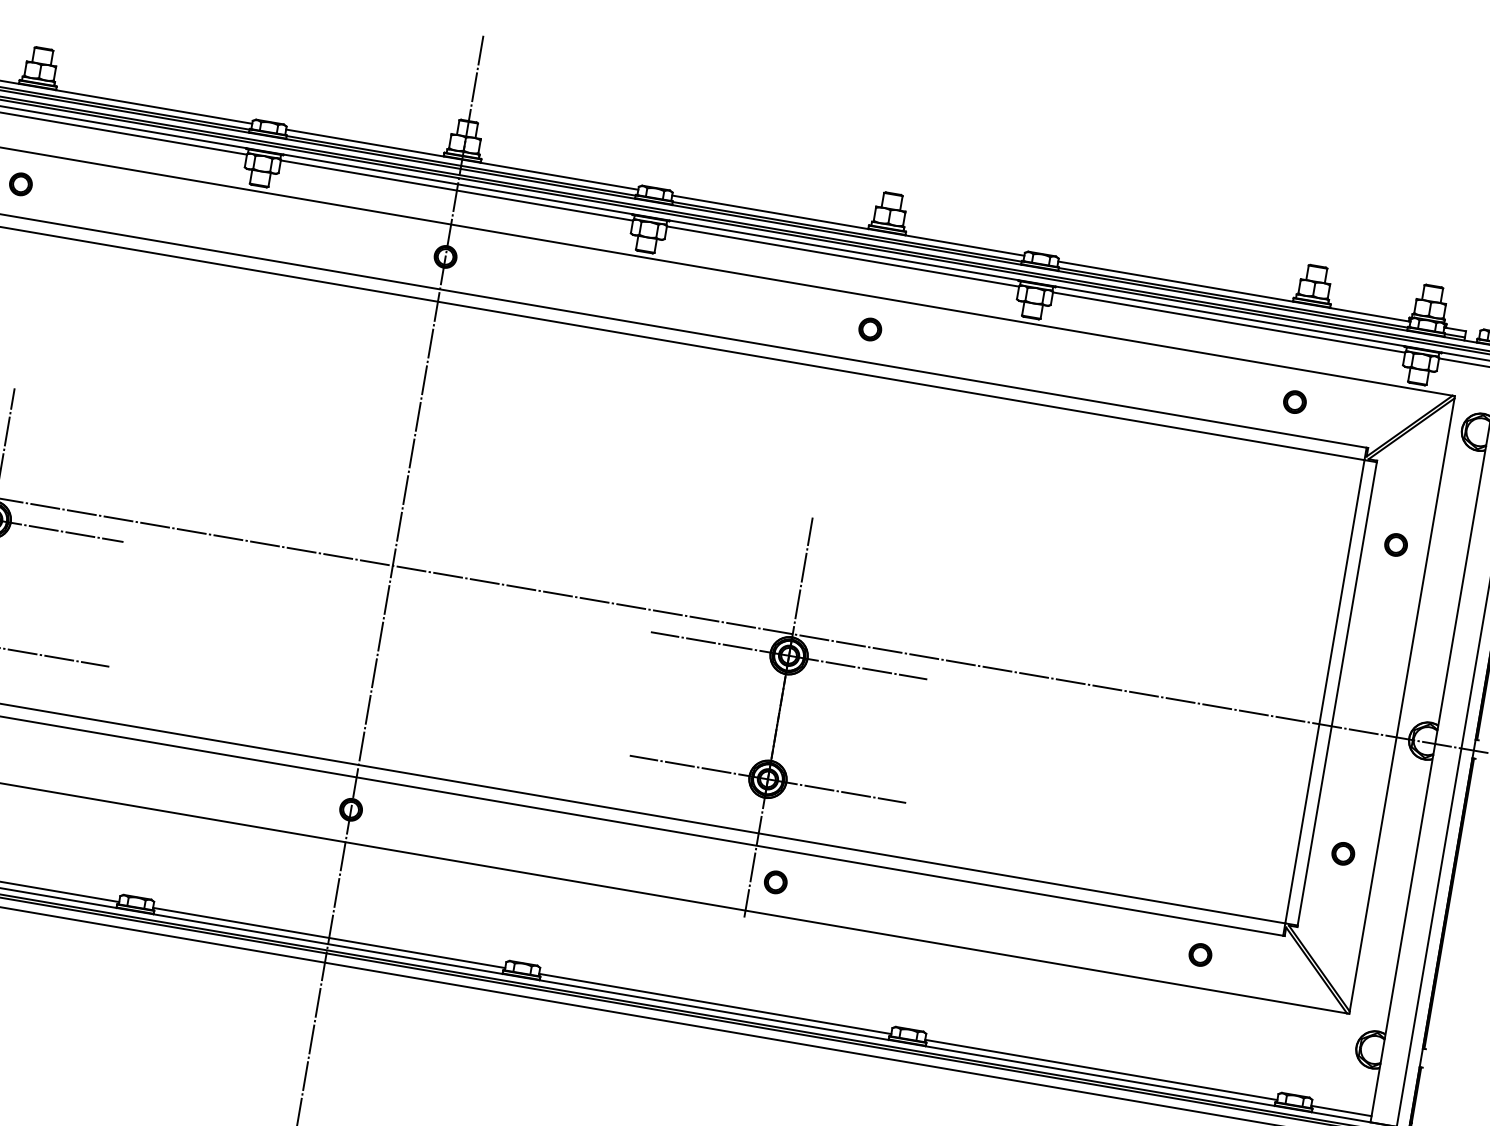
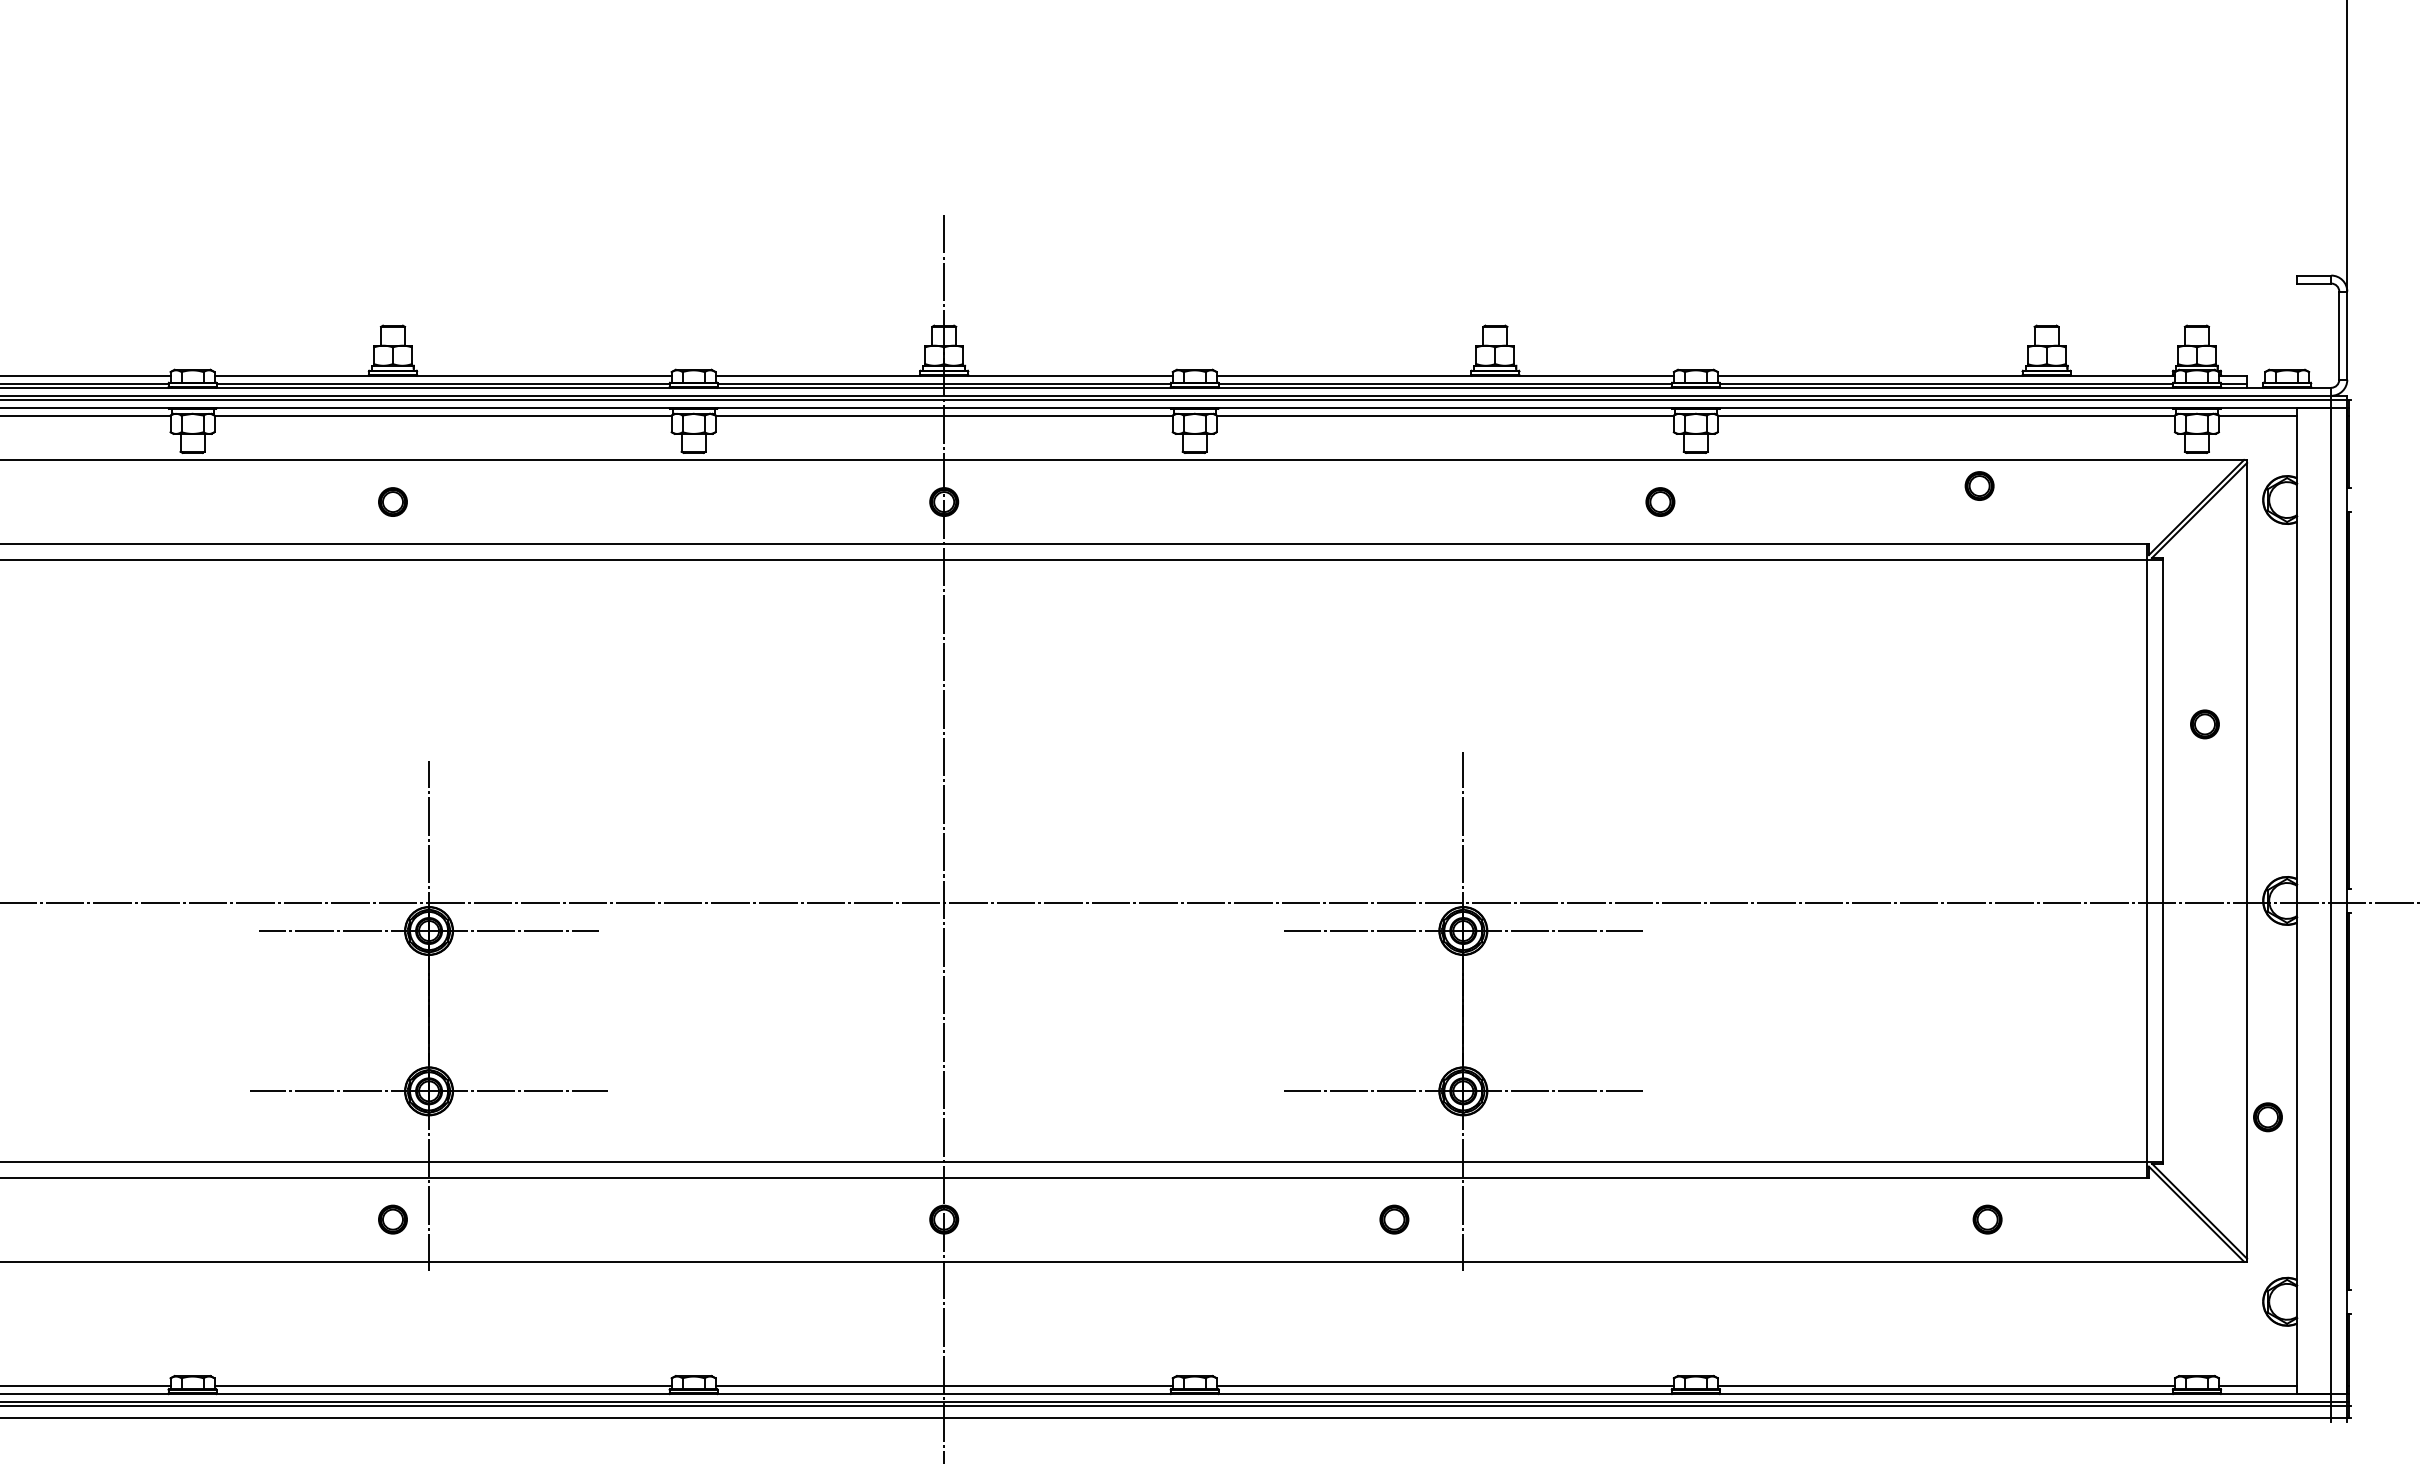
part: (870, 329) -> (1660, 501), moved
part: (1294, 401) -> (1979, 485), moved
part: (1395, 544) -> (2204, 724), moved
part: (1342, 853) -> (2267, 1117), moved
part: (775, 882) -> (1394, 1219), moved
part: (1200, 954) -> (1987, 1219), moved

